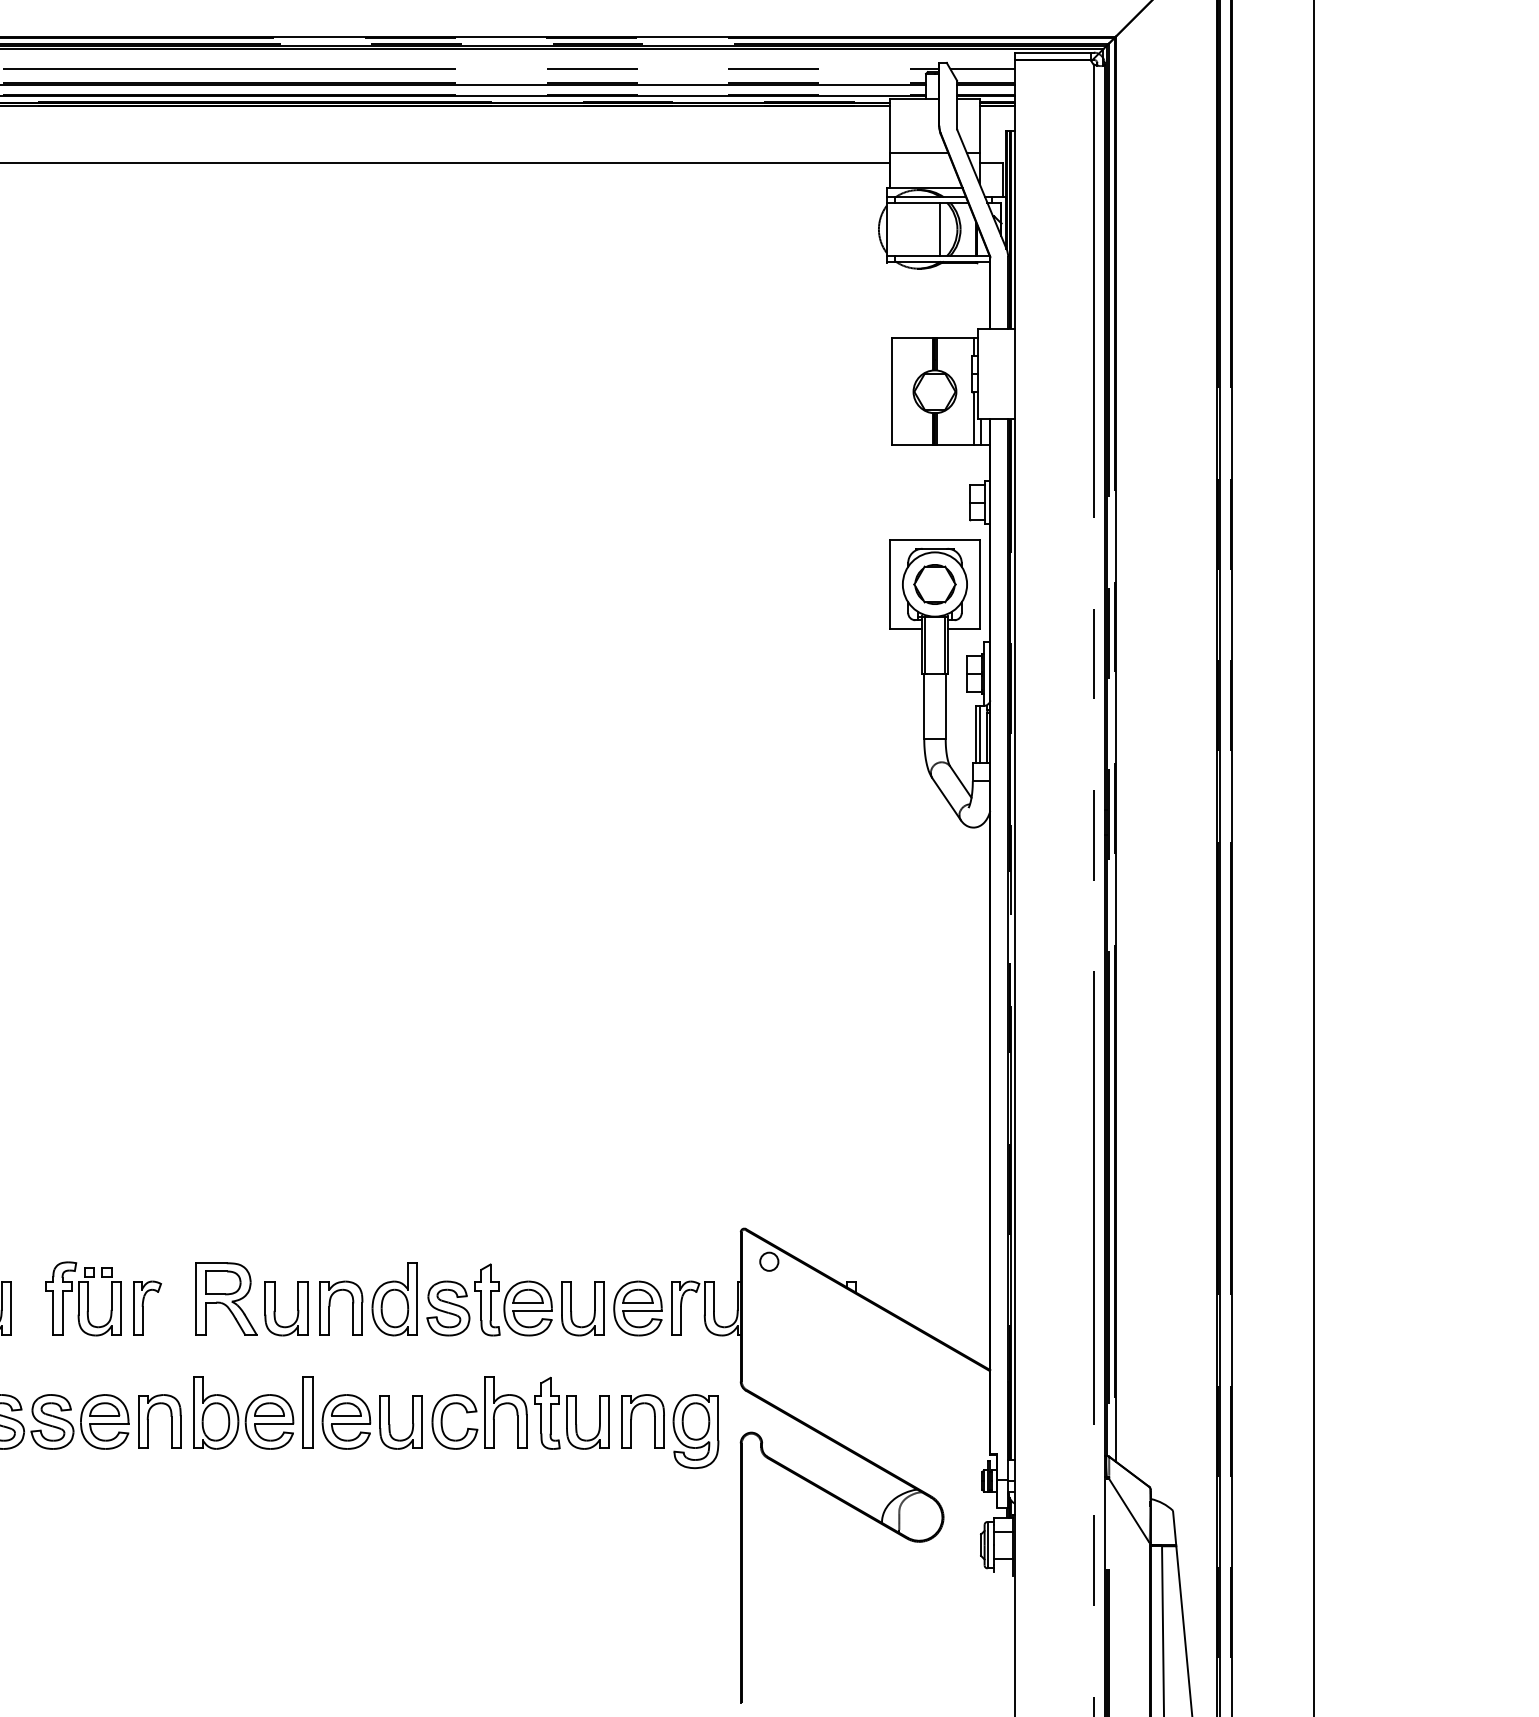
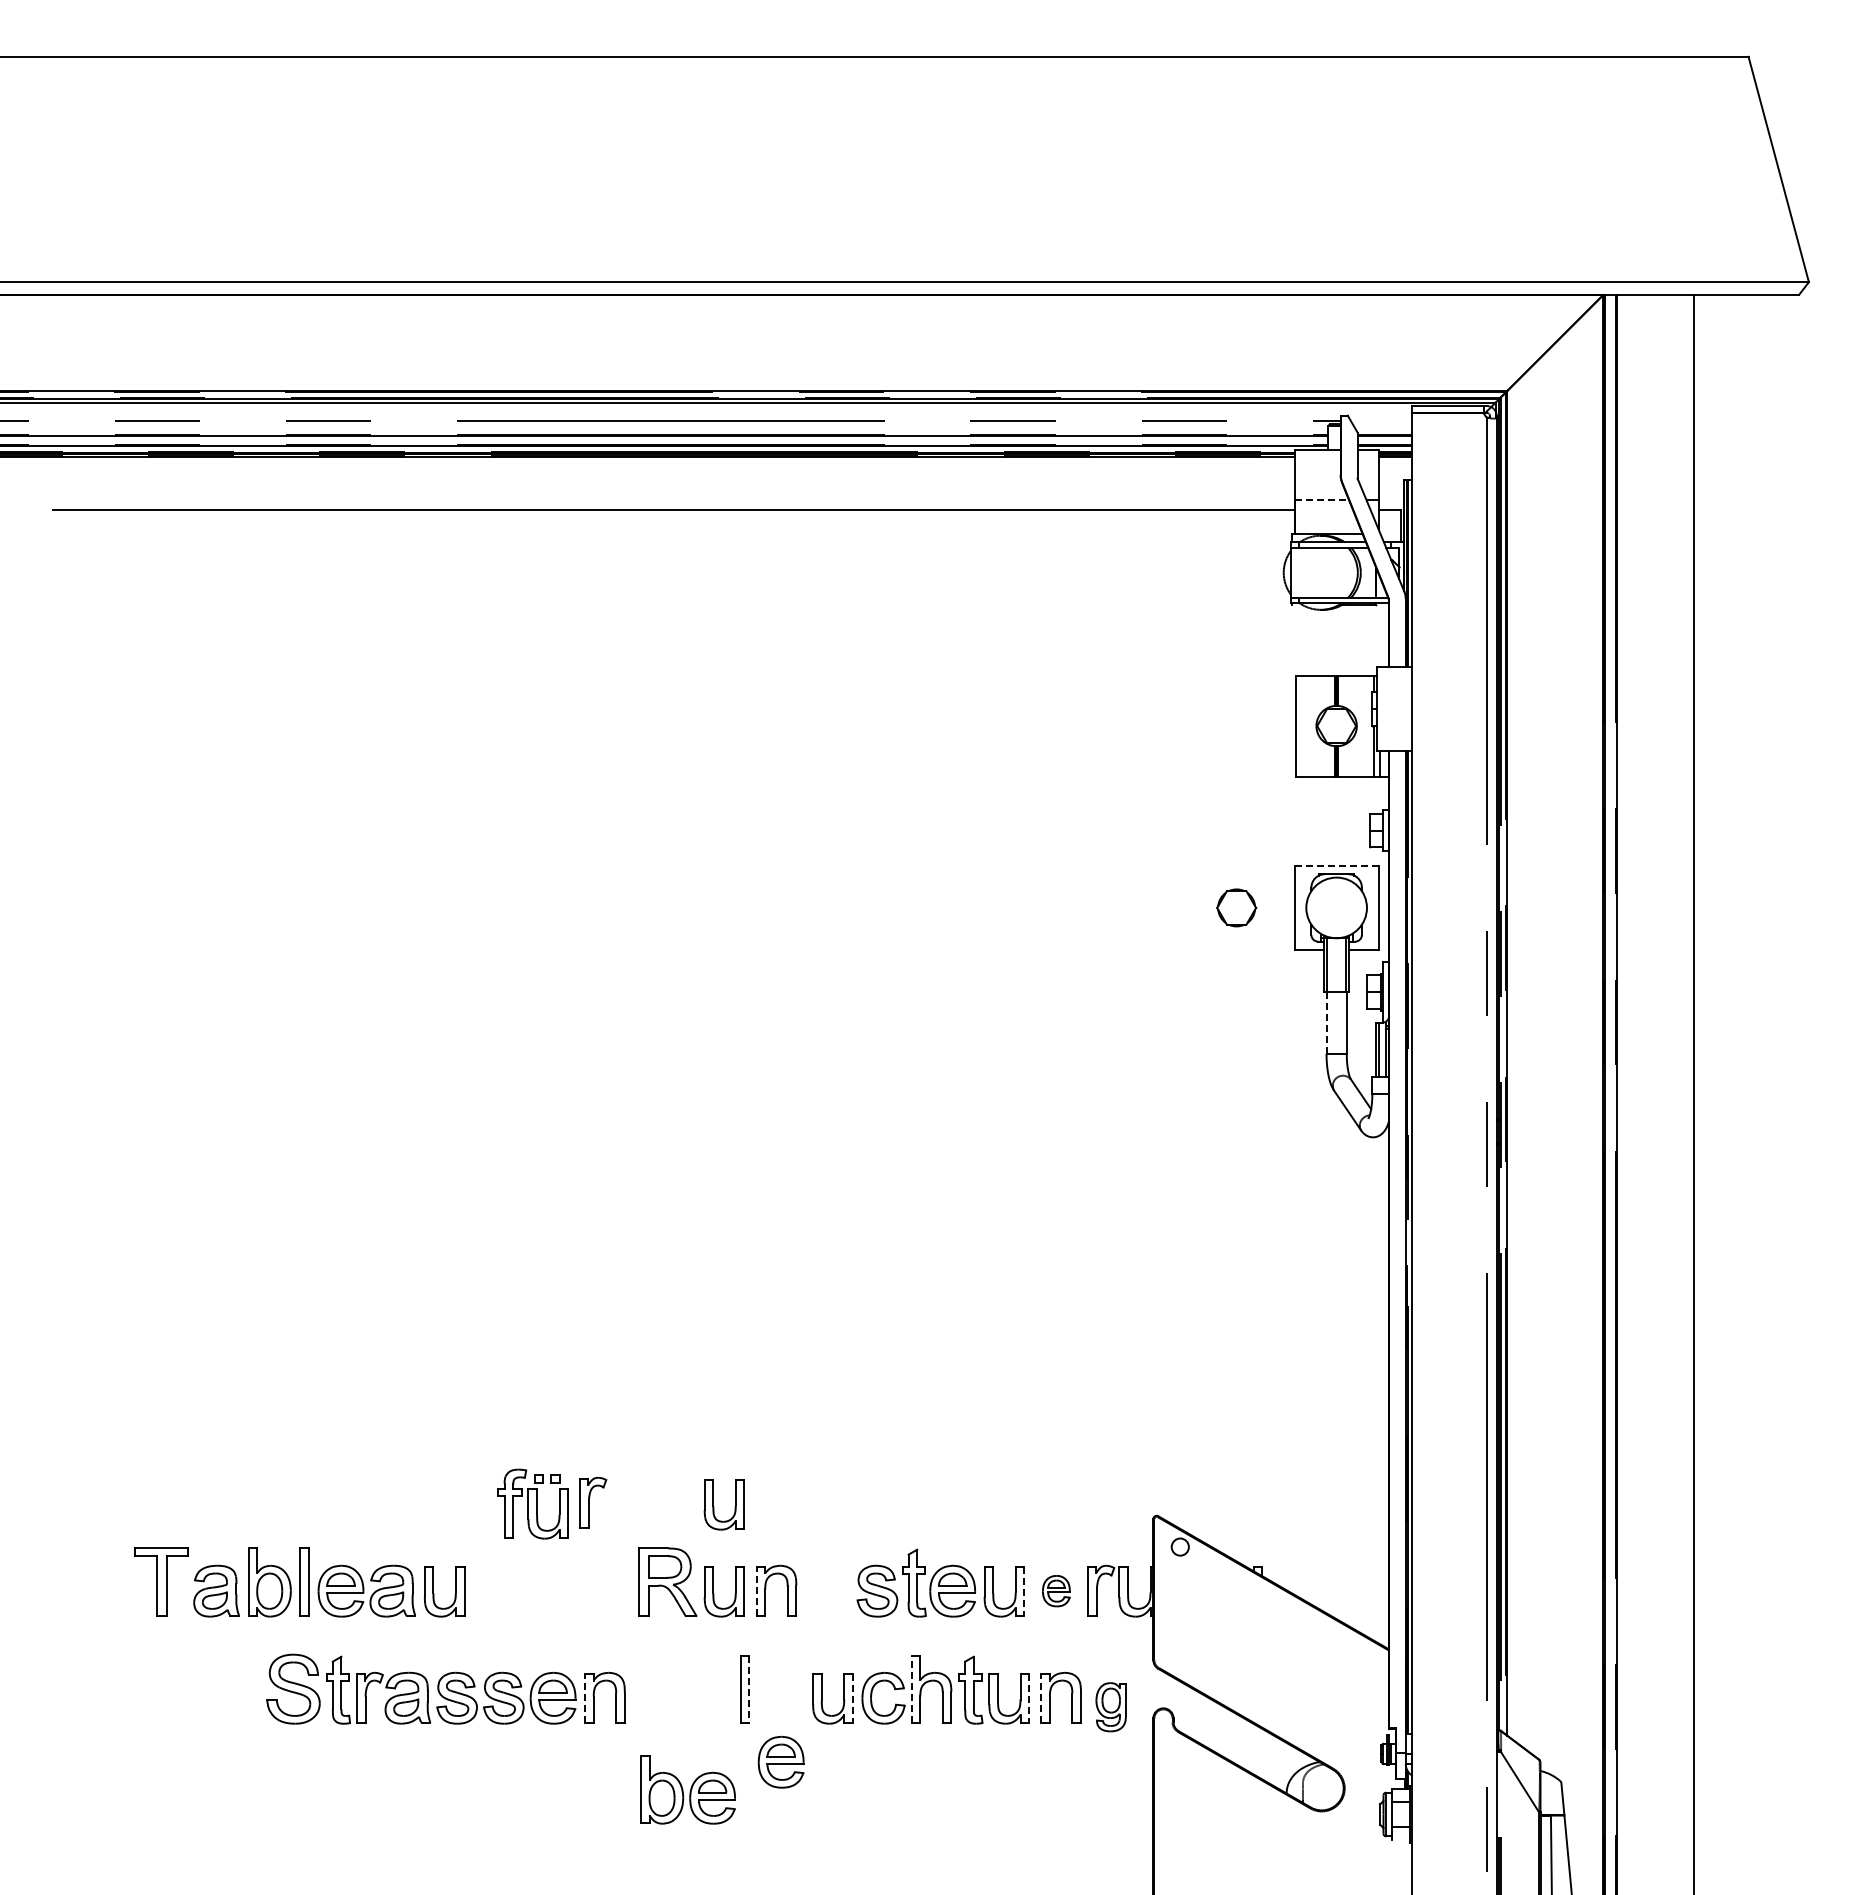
line: (982, 69) -> (1381, 421), removed
line: (919, 152) -> (1322, 500), solid -> dashed
line: (940, 229) -> (1341, 572), removed
line: (934, 539) -> (1336, 865), solid -> dashed
part: (934, 584) -> (1236, 907), moved
line: (924, 706) -> (1326, 1023), solid -> dashed
part: (275, 1218) -> (714, 1506), added
part: (82, 1298) -> (532, 1503), moved
part: (394, 1299) -> (826, 1582), removed
part: (147, 1307) -> (593, 1502), moved
part: (638, 1307) -> (1056, 1590), size x0.6
line: (320, 1308) -> (756, 1591), solid -> dashed
line: (604, 1308) -> (1024, 1591), solid -> dashed
part: (242, 1412) -> (687, 1789), moved
line: (312, 1412) -> (749, 1689), solid -> dashed
line: (484, 1412) -> (911, 1689), solid -> dashed
part: (345, 1421) -> (780, 1761), moved
line: (139, 1422) -> (585, 1698), solid -> dashed
line: (421, 1422) -> (852, 1698), solid -> dashed
line: (609, 1422) -> (1029, 1698), solid -> dashed
line: (622, 1422) -> (1041, 1698), solid -> dashed
part: (696, 1430) -> (1111, 1706), size x0.7

